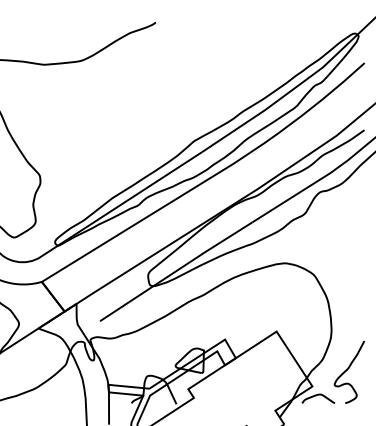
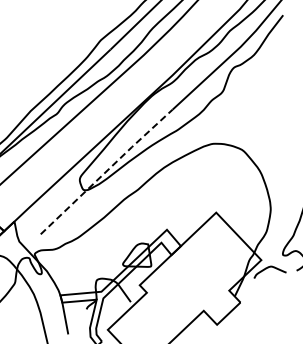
line: (176, 271) -> (106, 171), solid -> dashed

